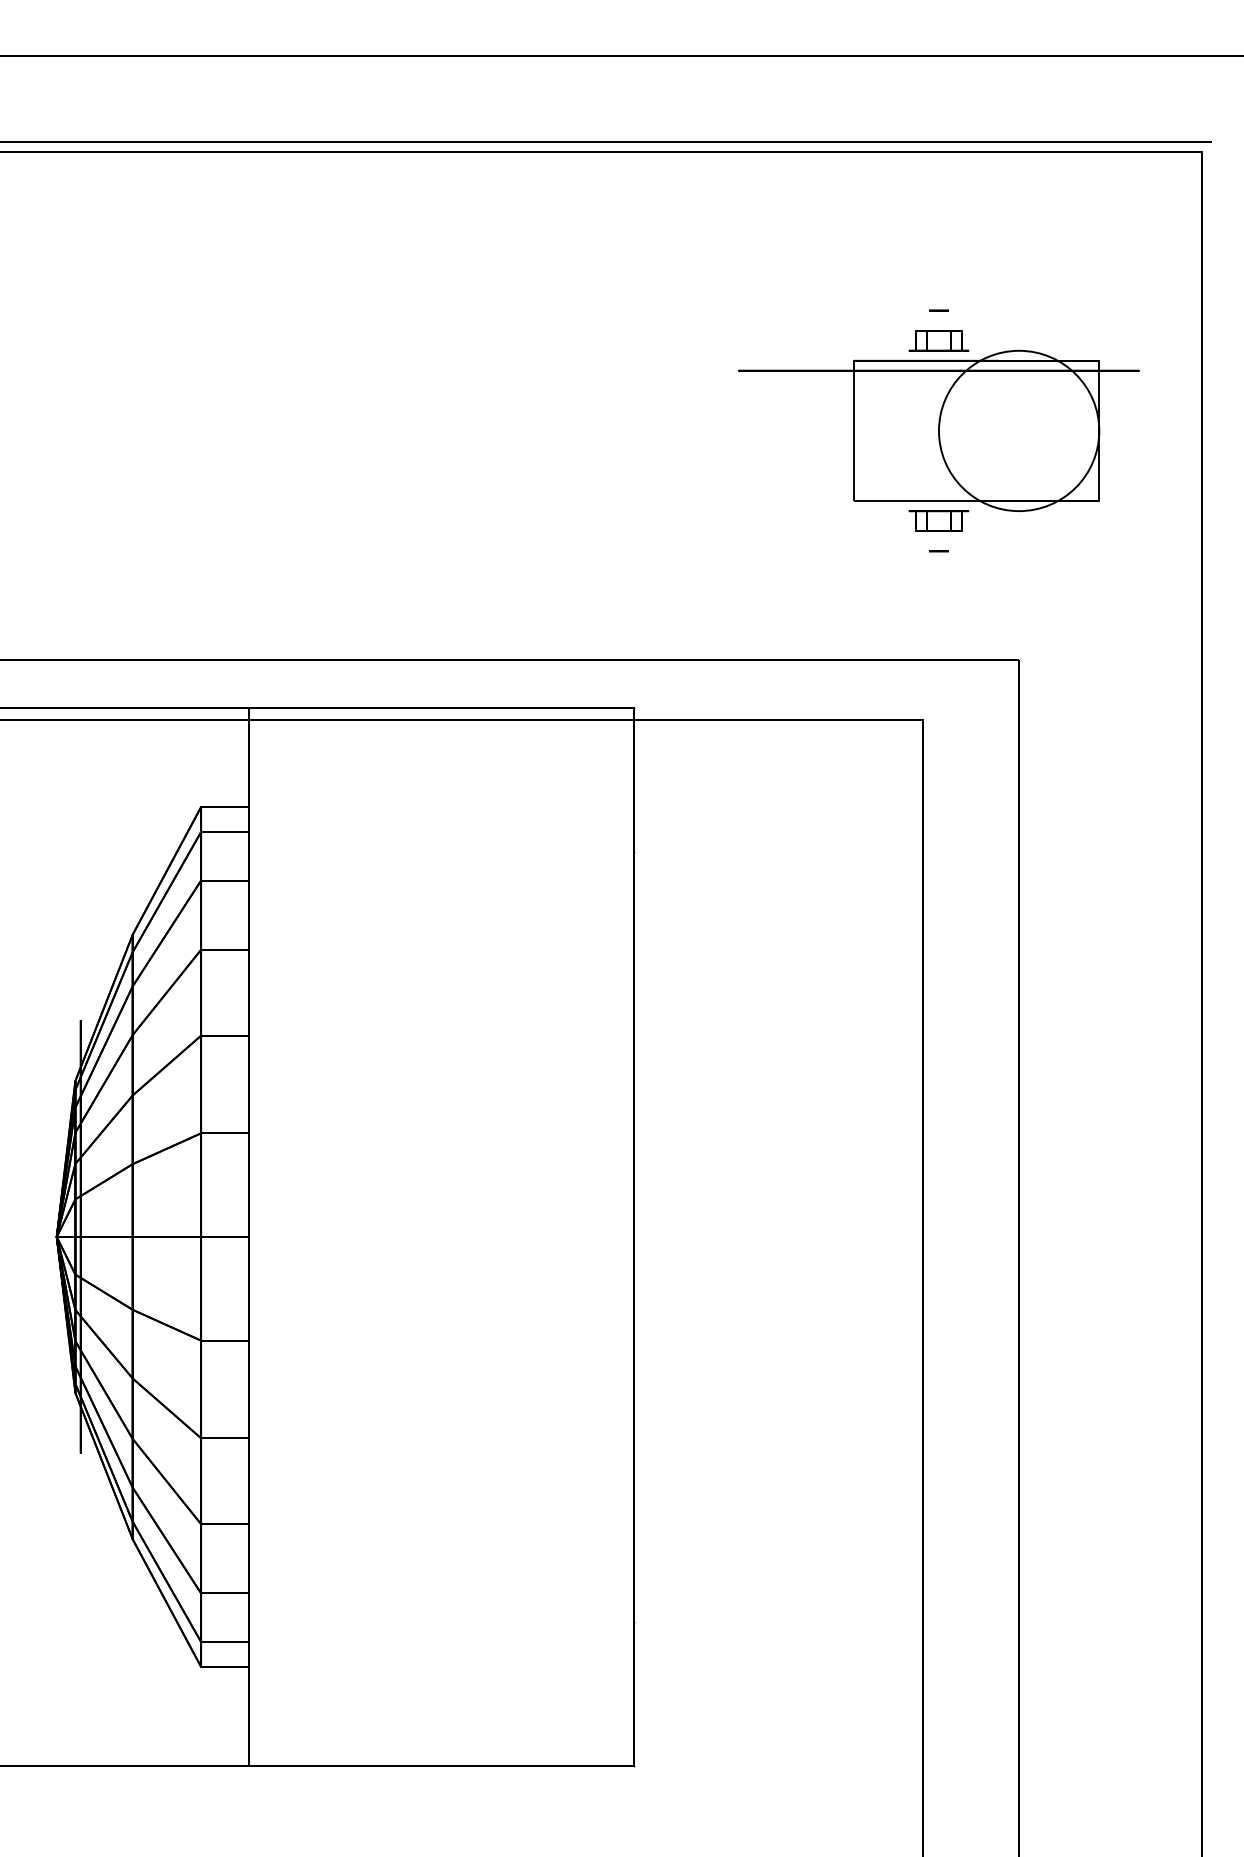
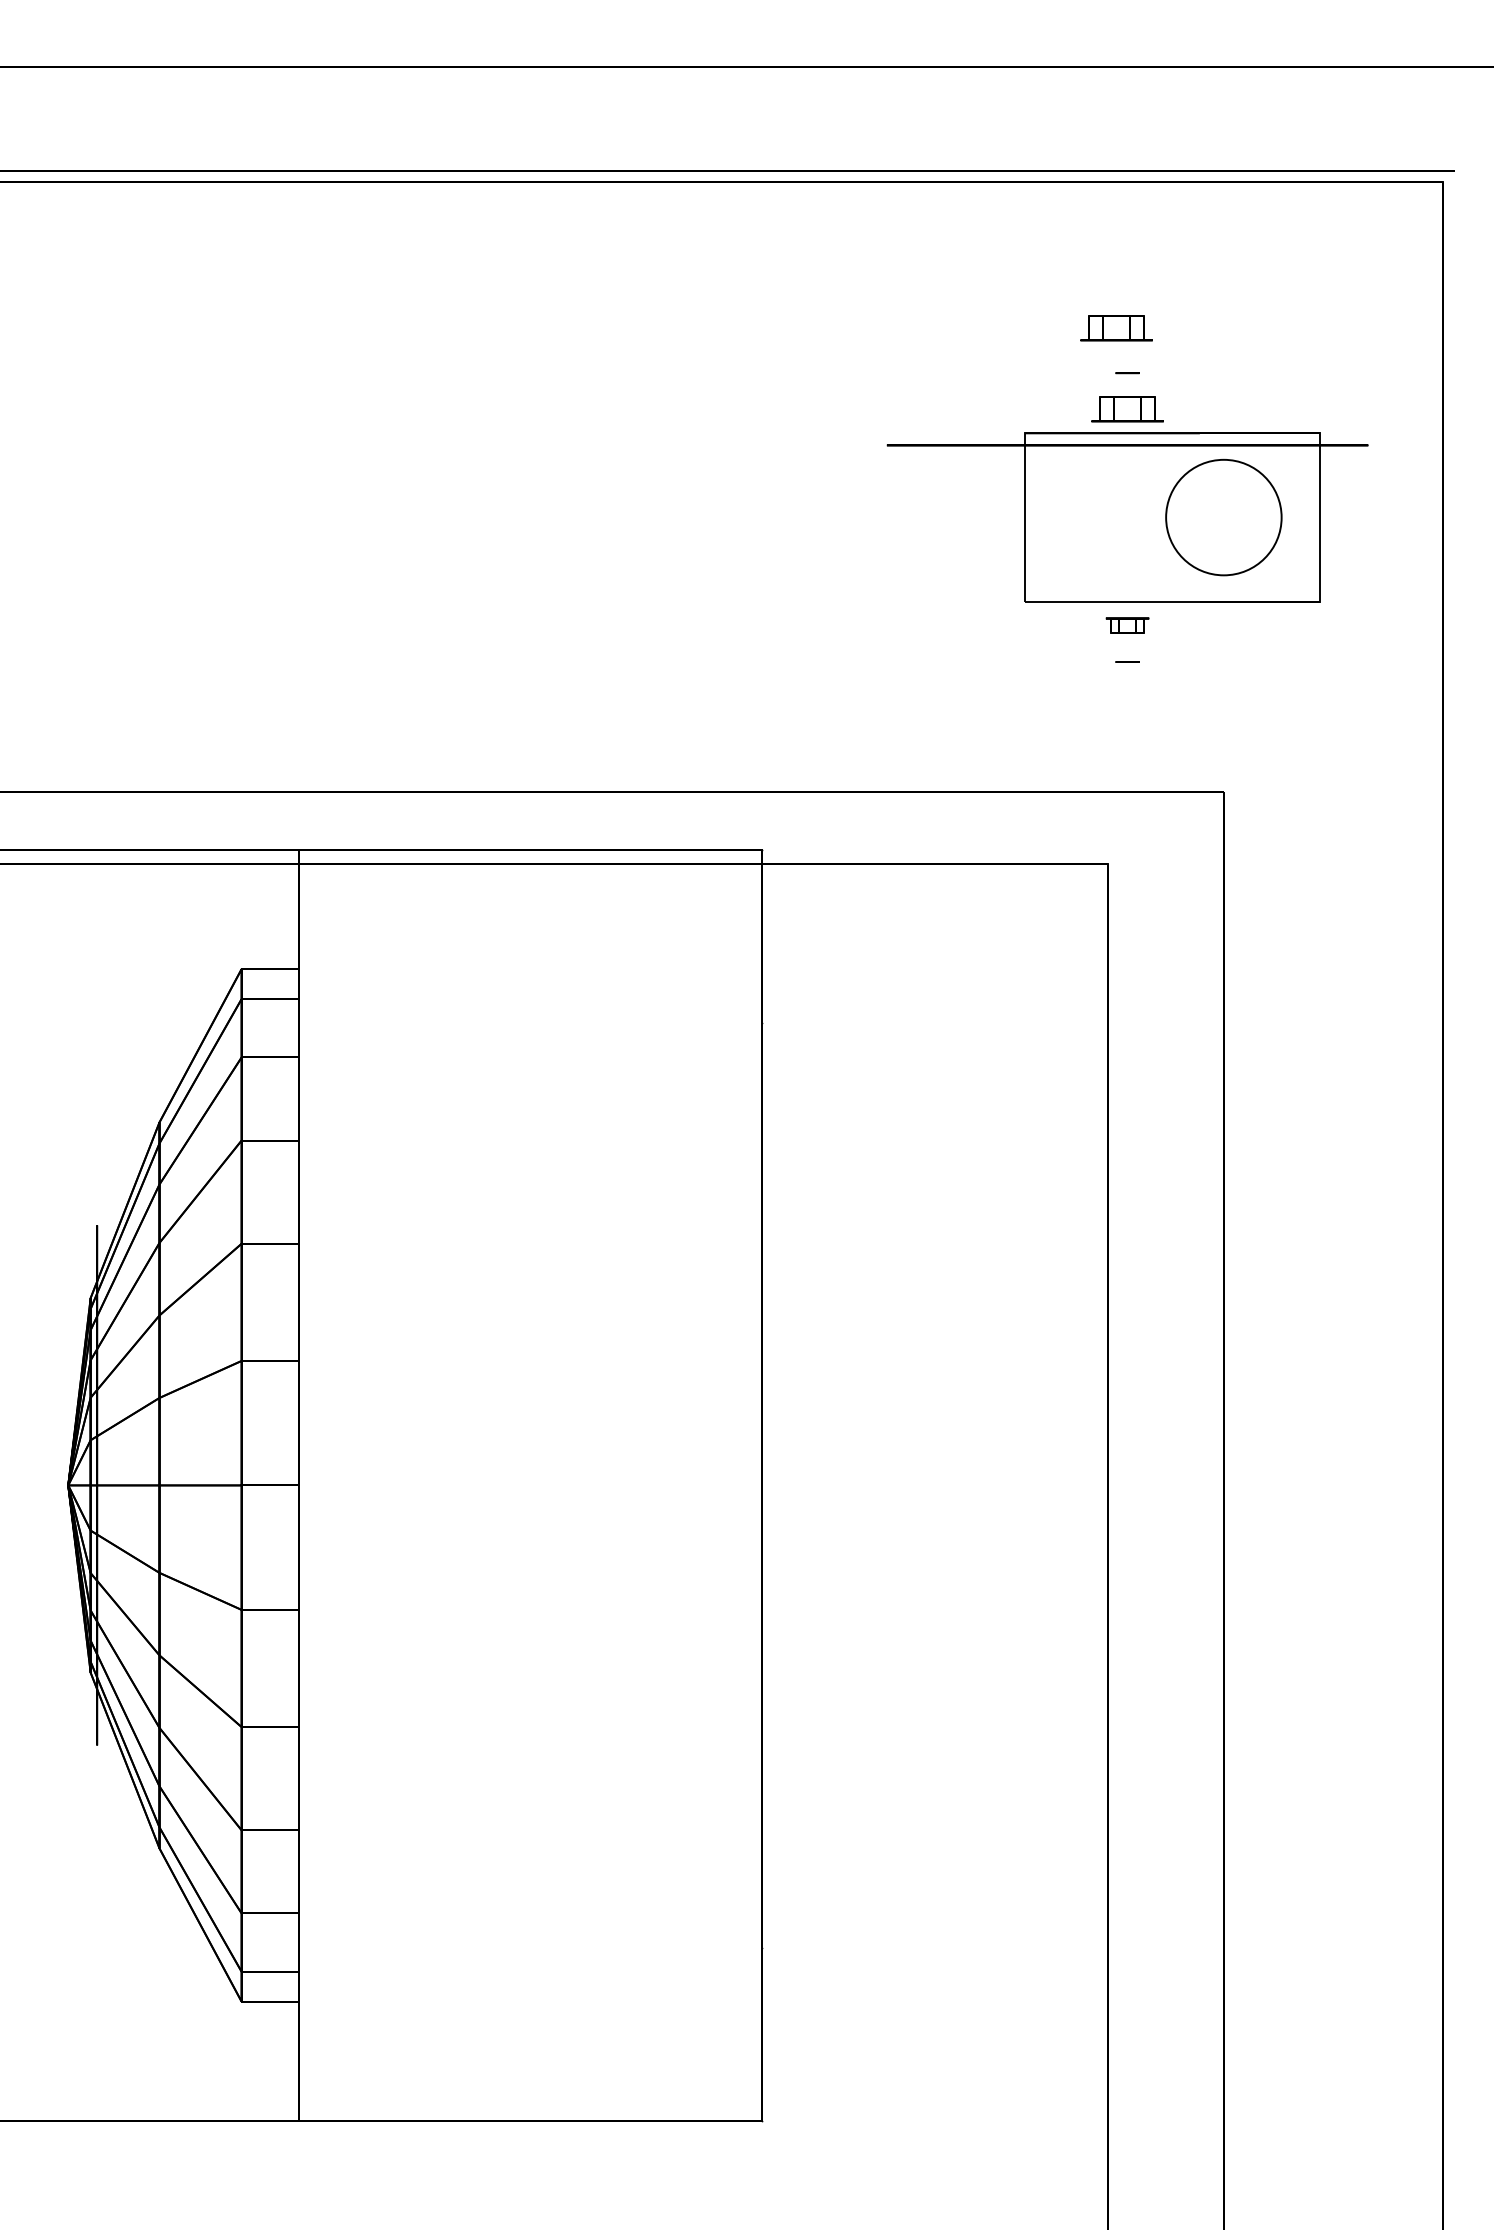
part: (929, 273) -> (1116, 328), added
circle: (1018, 430) -> (1223, 517), size x0.6
part: (938, 520) -> (1127, 625), size x0.6

